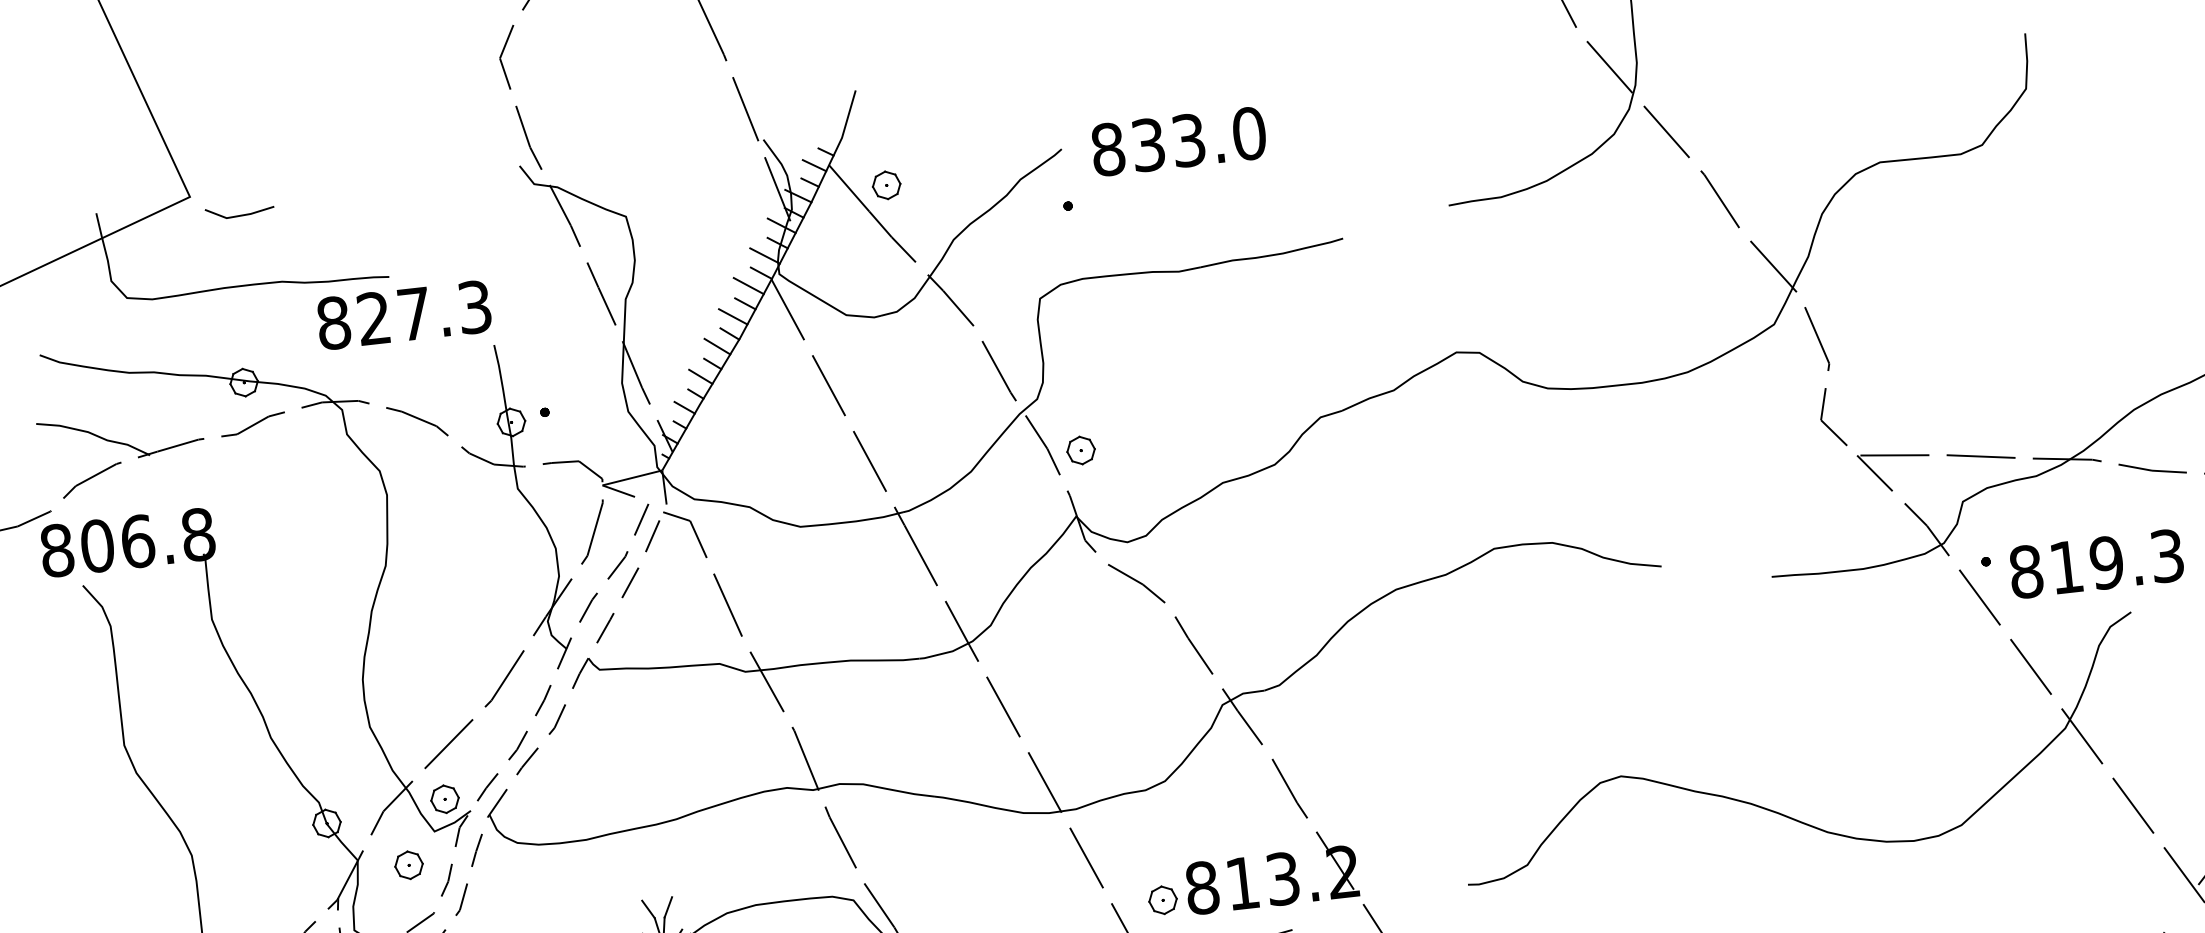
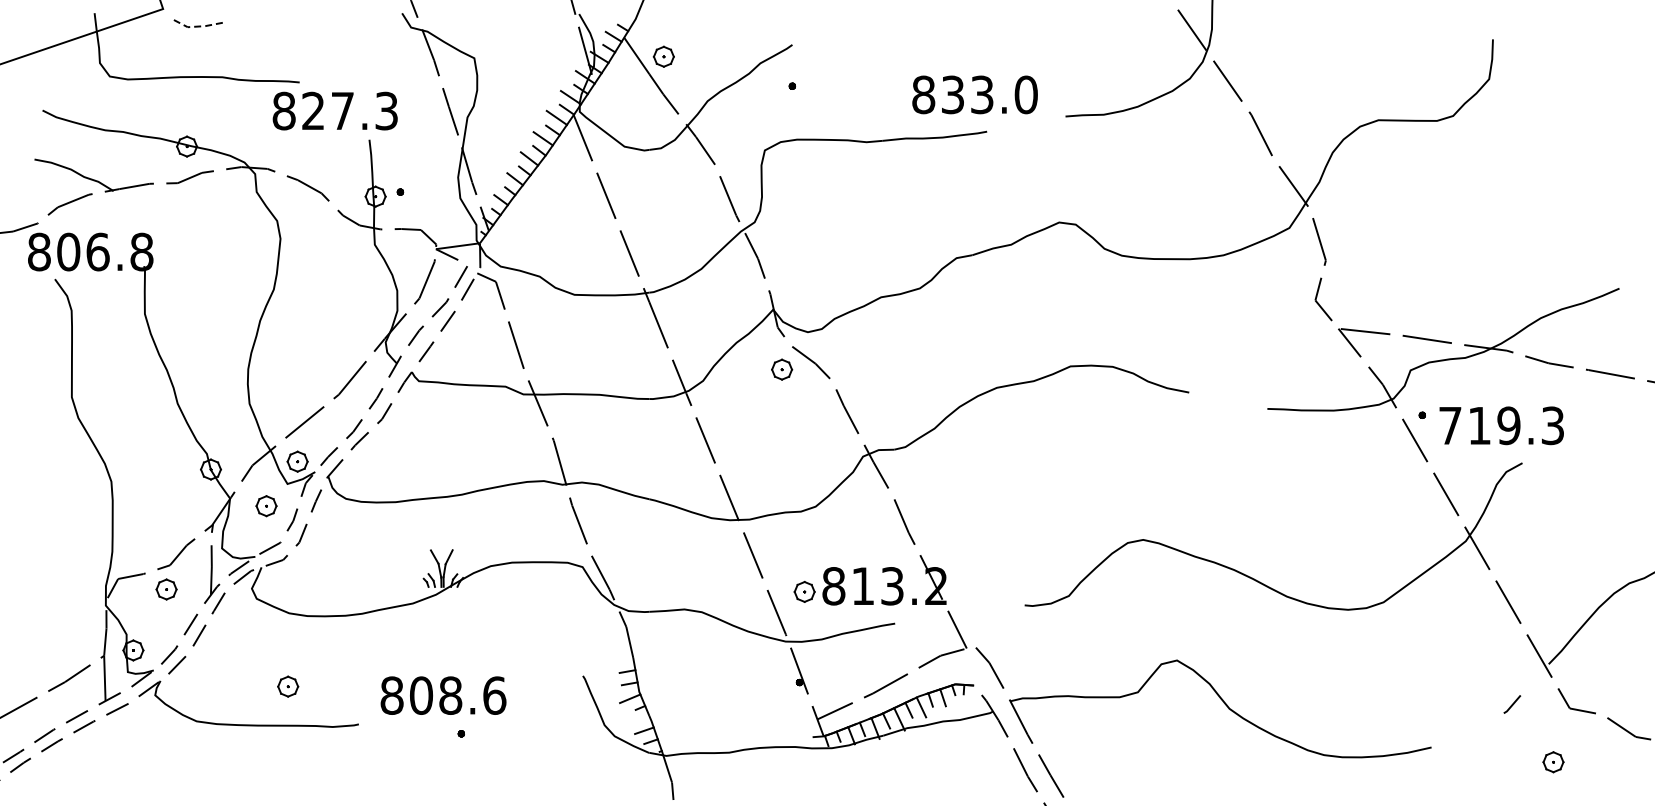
text: (1178, 141) -> (974, 94), moved
line: (238, 215) -> (196, 26), solid -> dashed
text: (402, 314) -> (334, 110), moved
part: (1081, 450) -> (782, 369), moved
text: (2026, 571) -> (1450, 425), 819.3 -> 719.3

